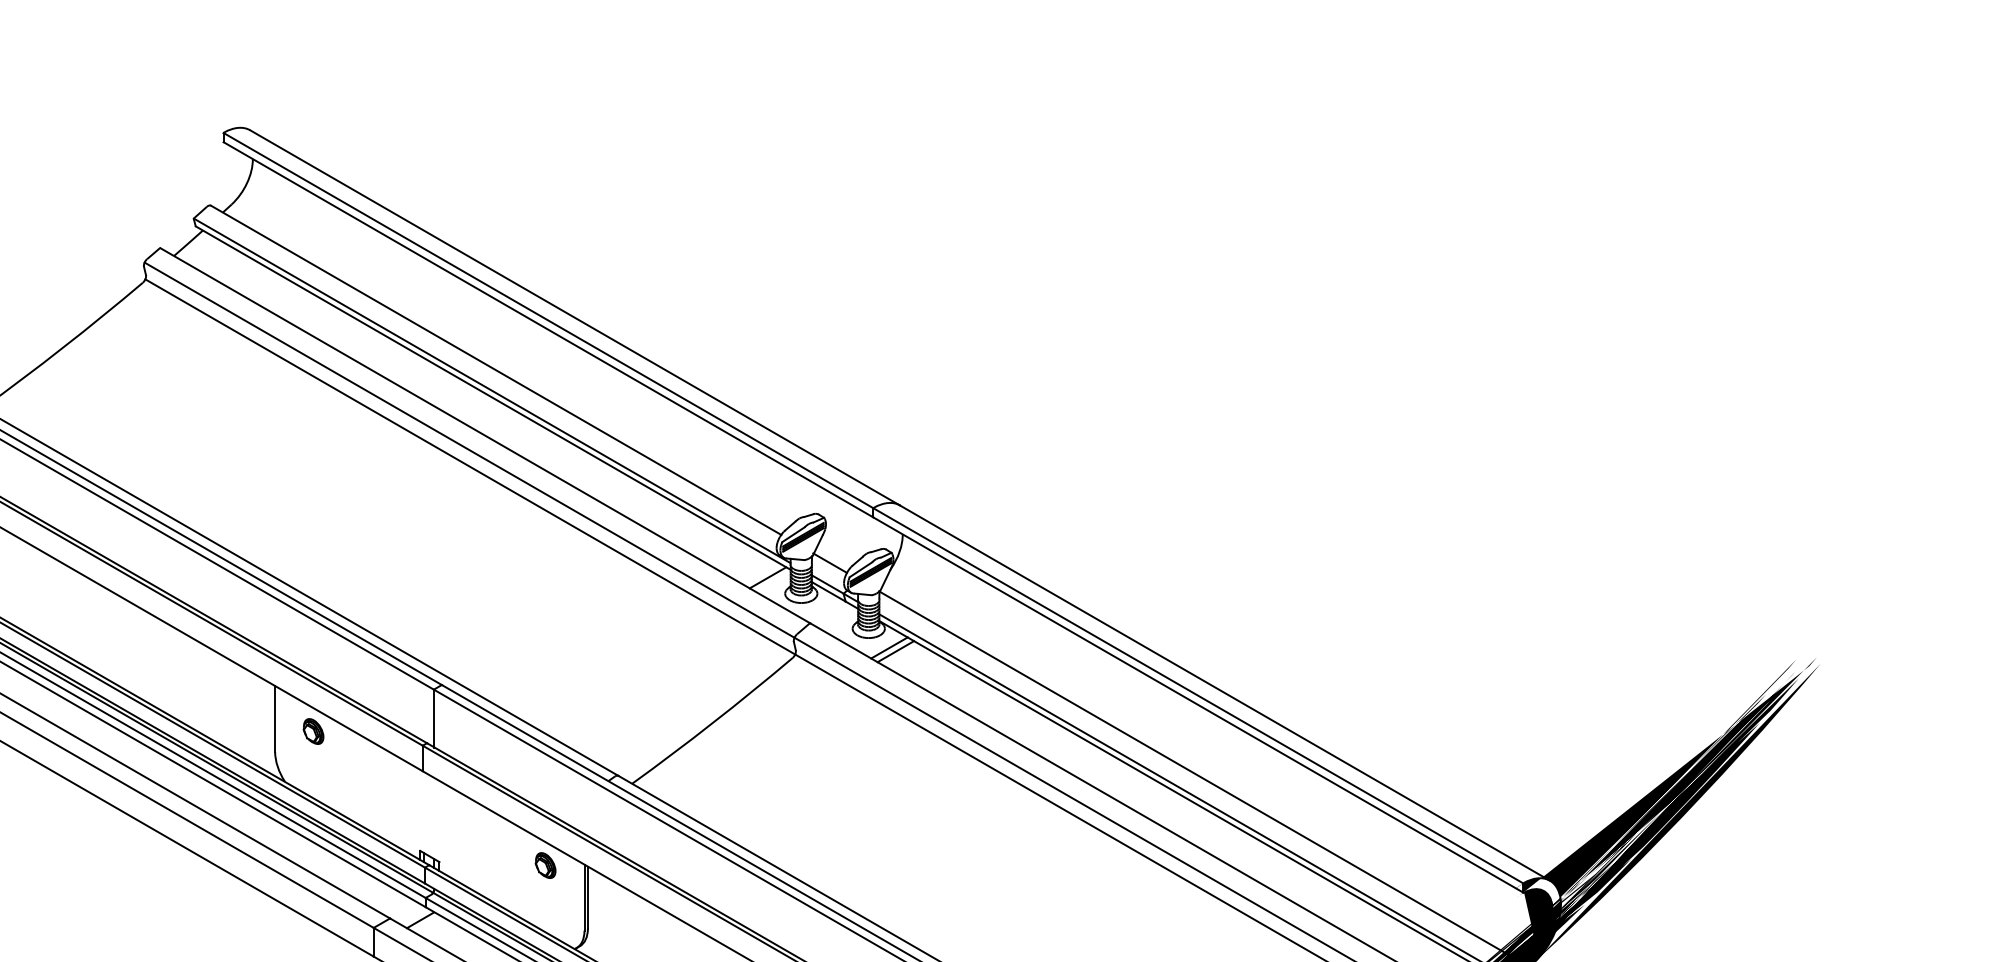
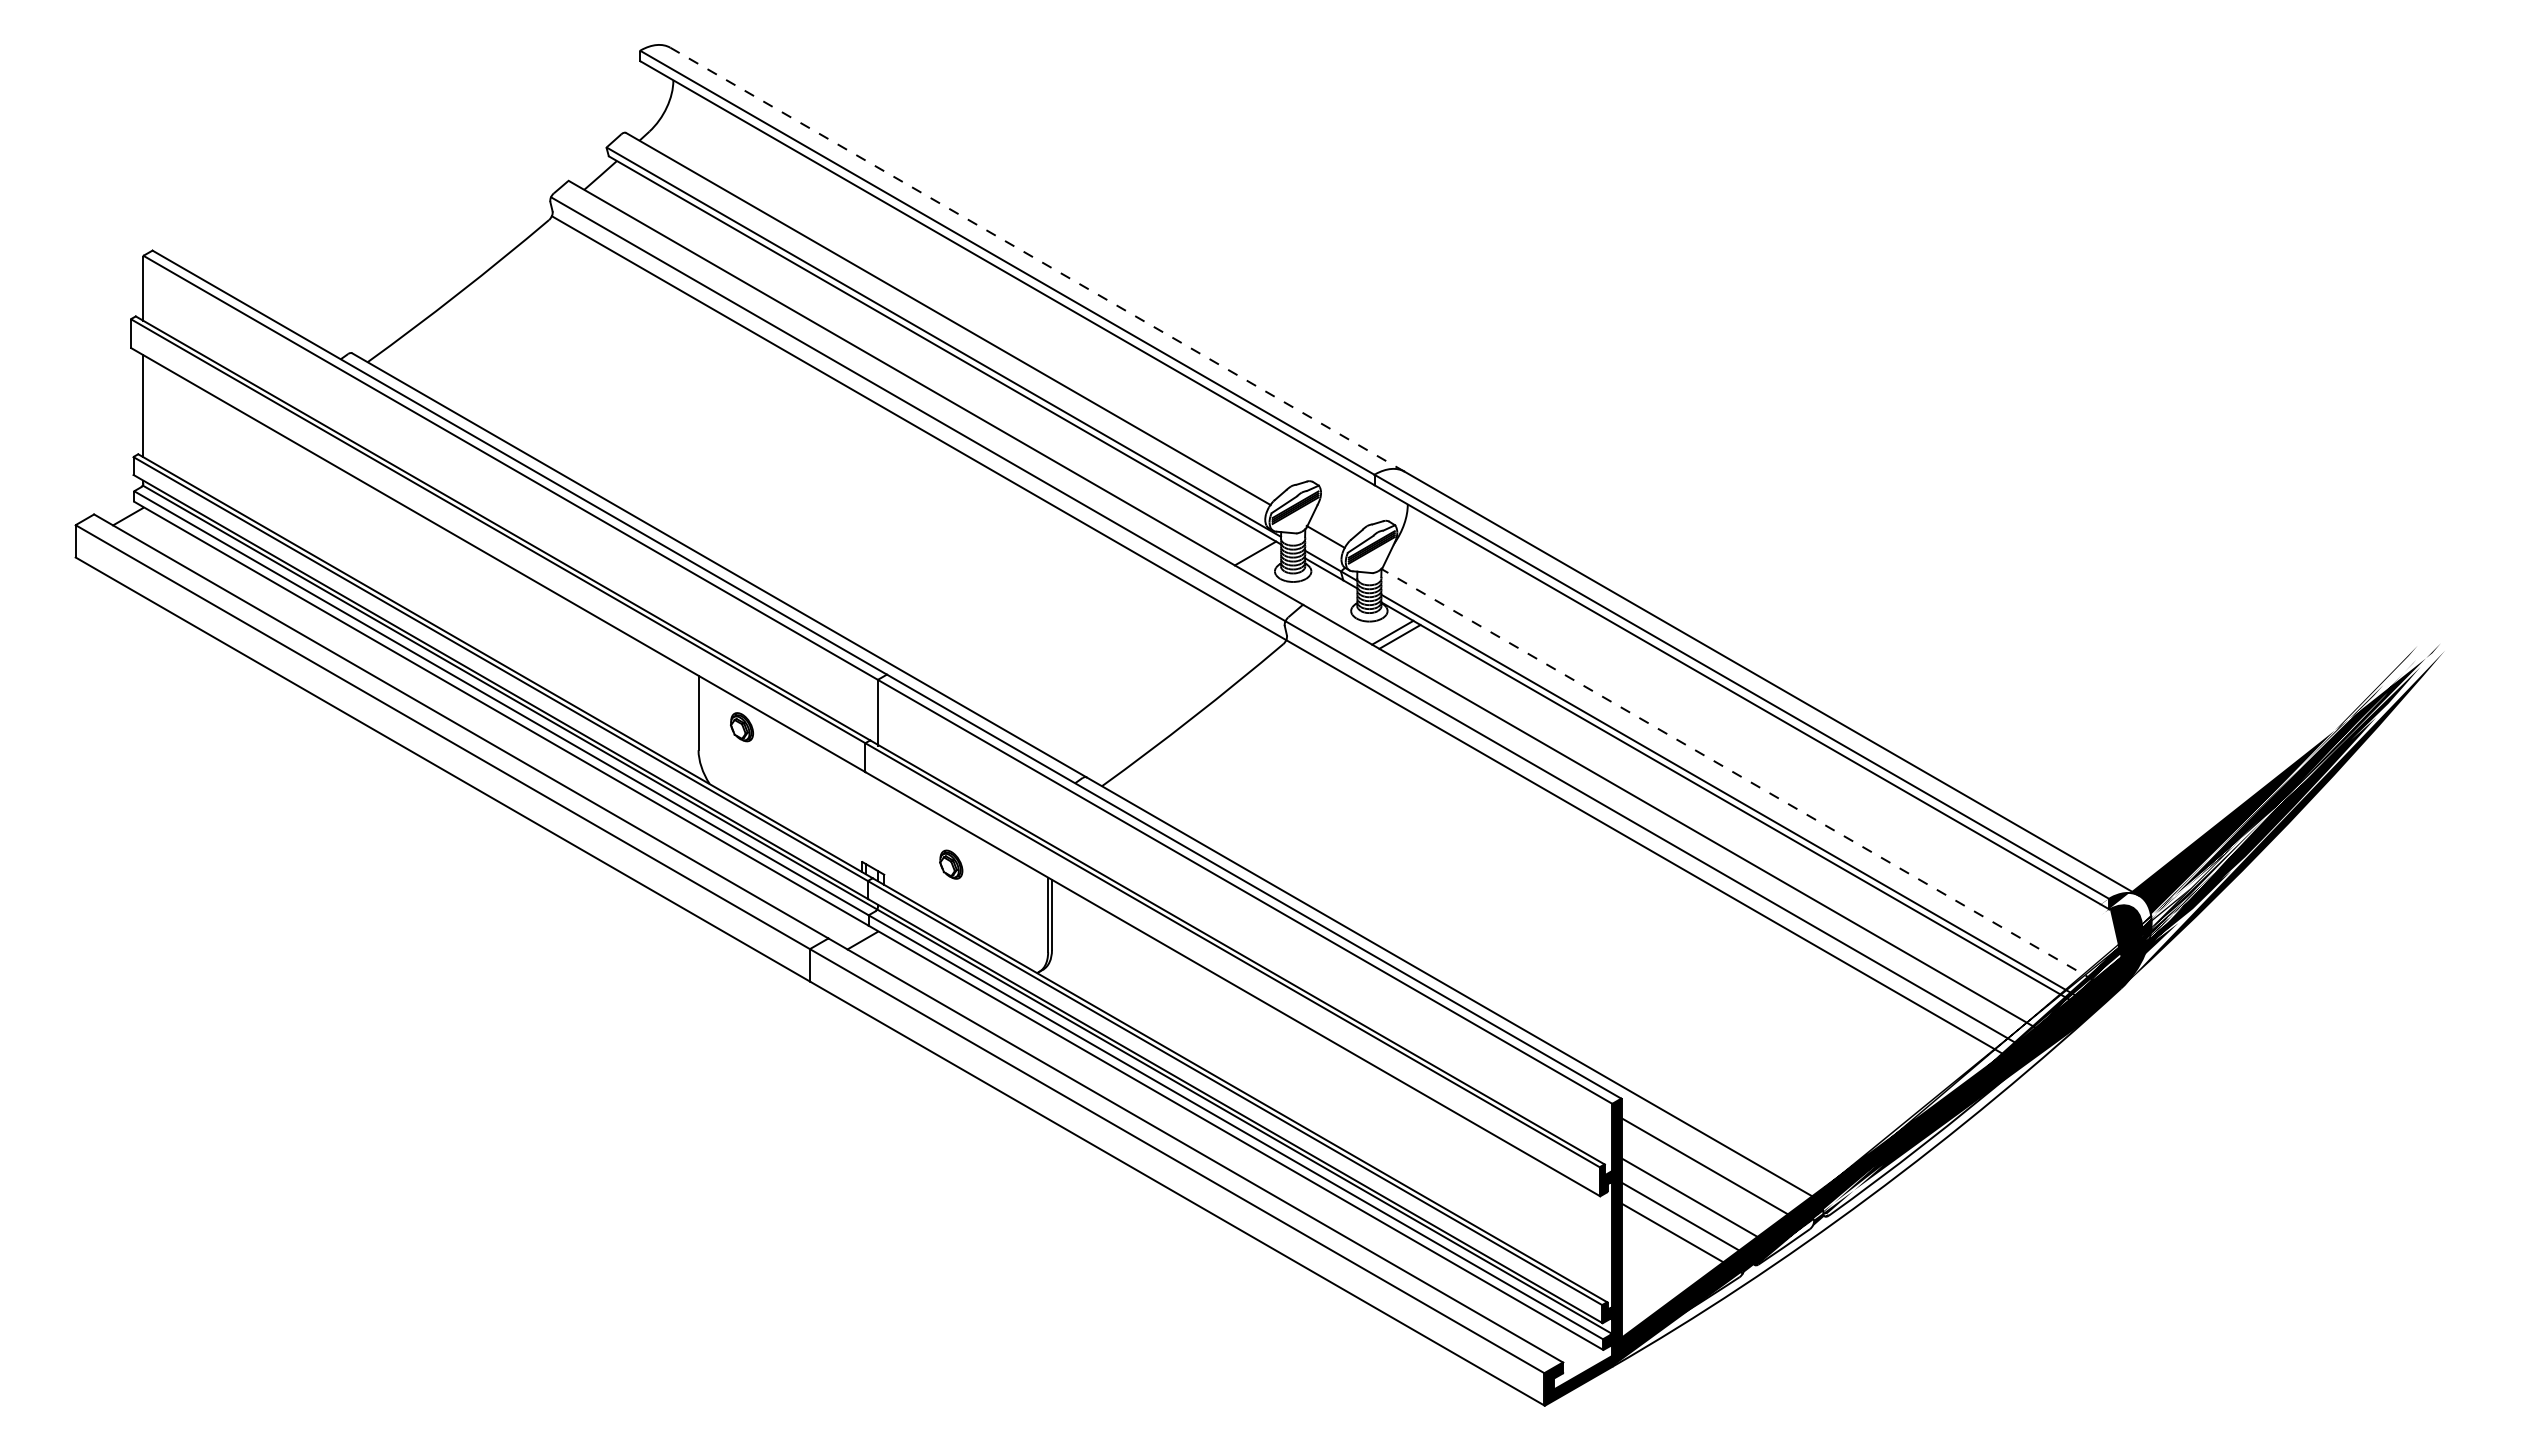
line: (575, 317) -> (1037, 259), solid -> dashed
line: (1194, 773) -> (1737, 774), solid -> dashed
part: (545, 865) -> (951, 864), moved

